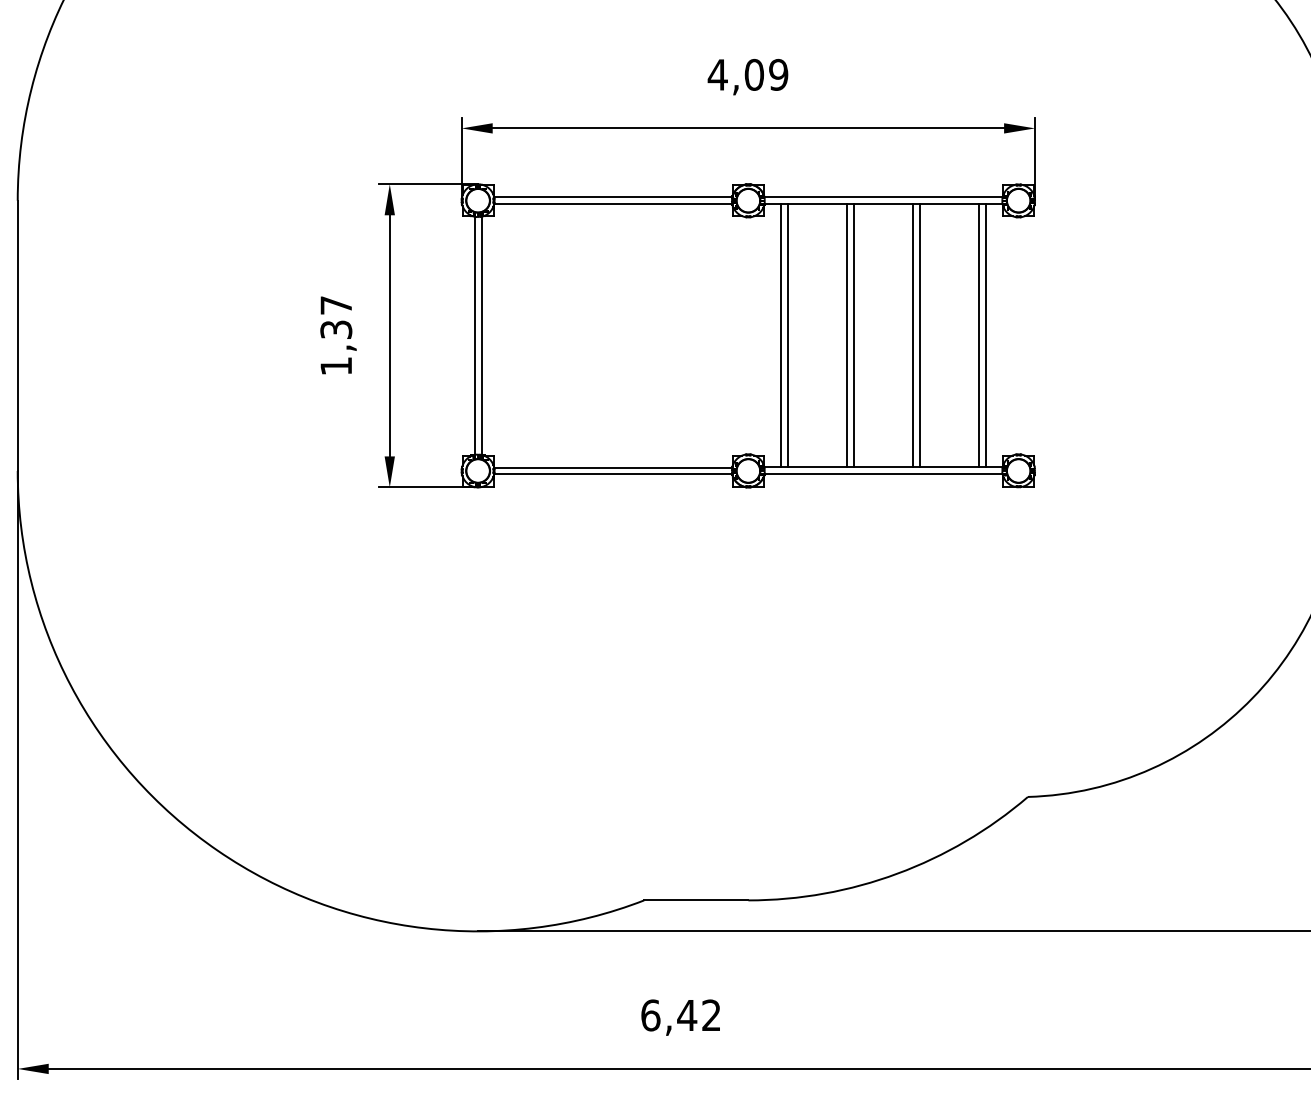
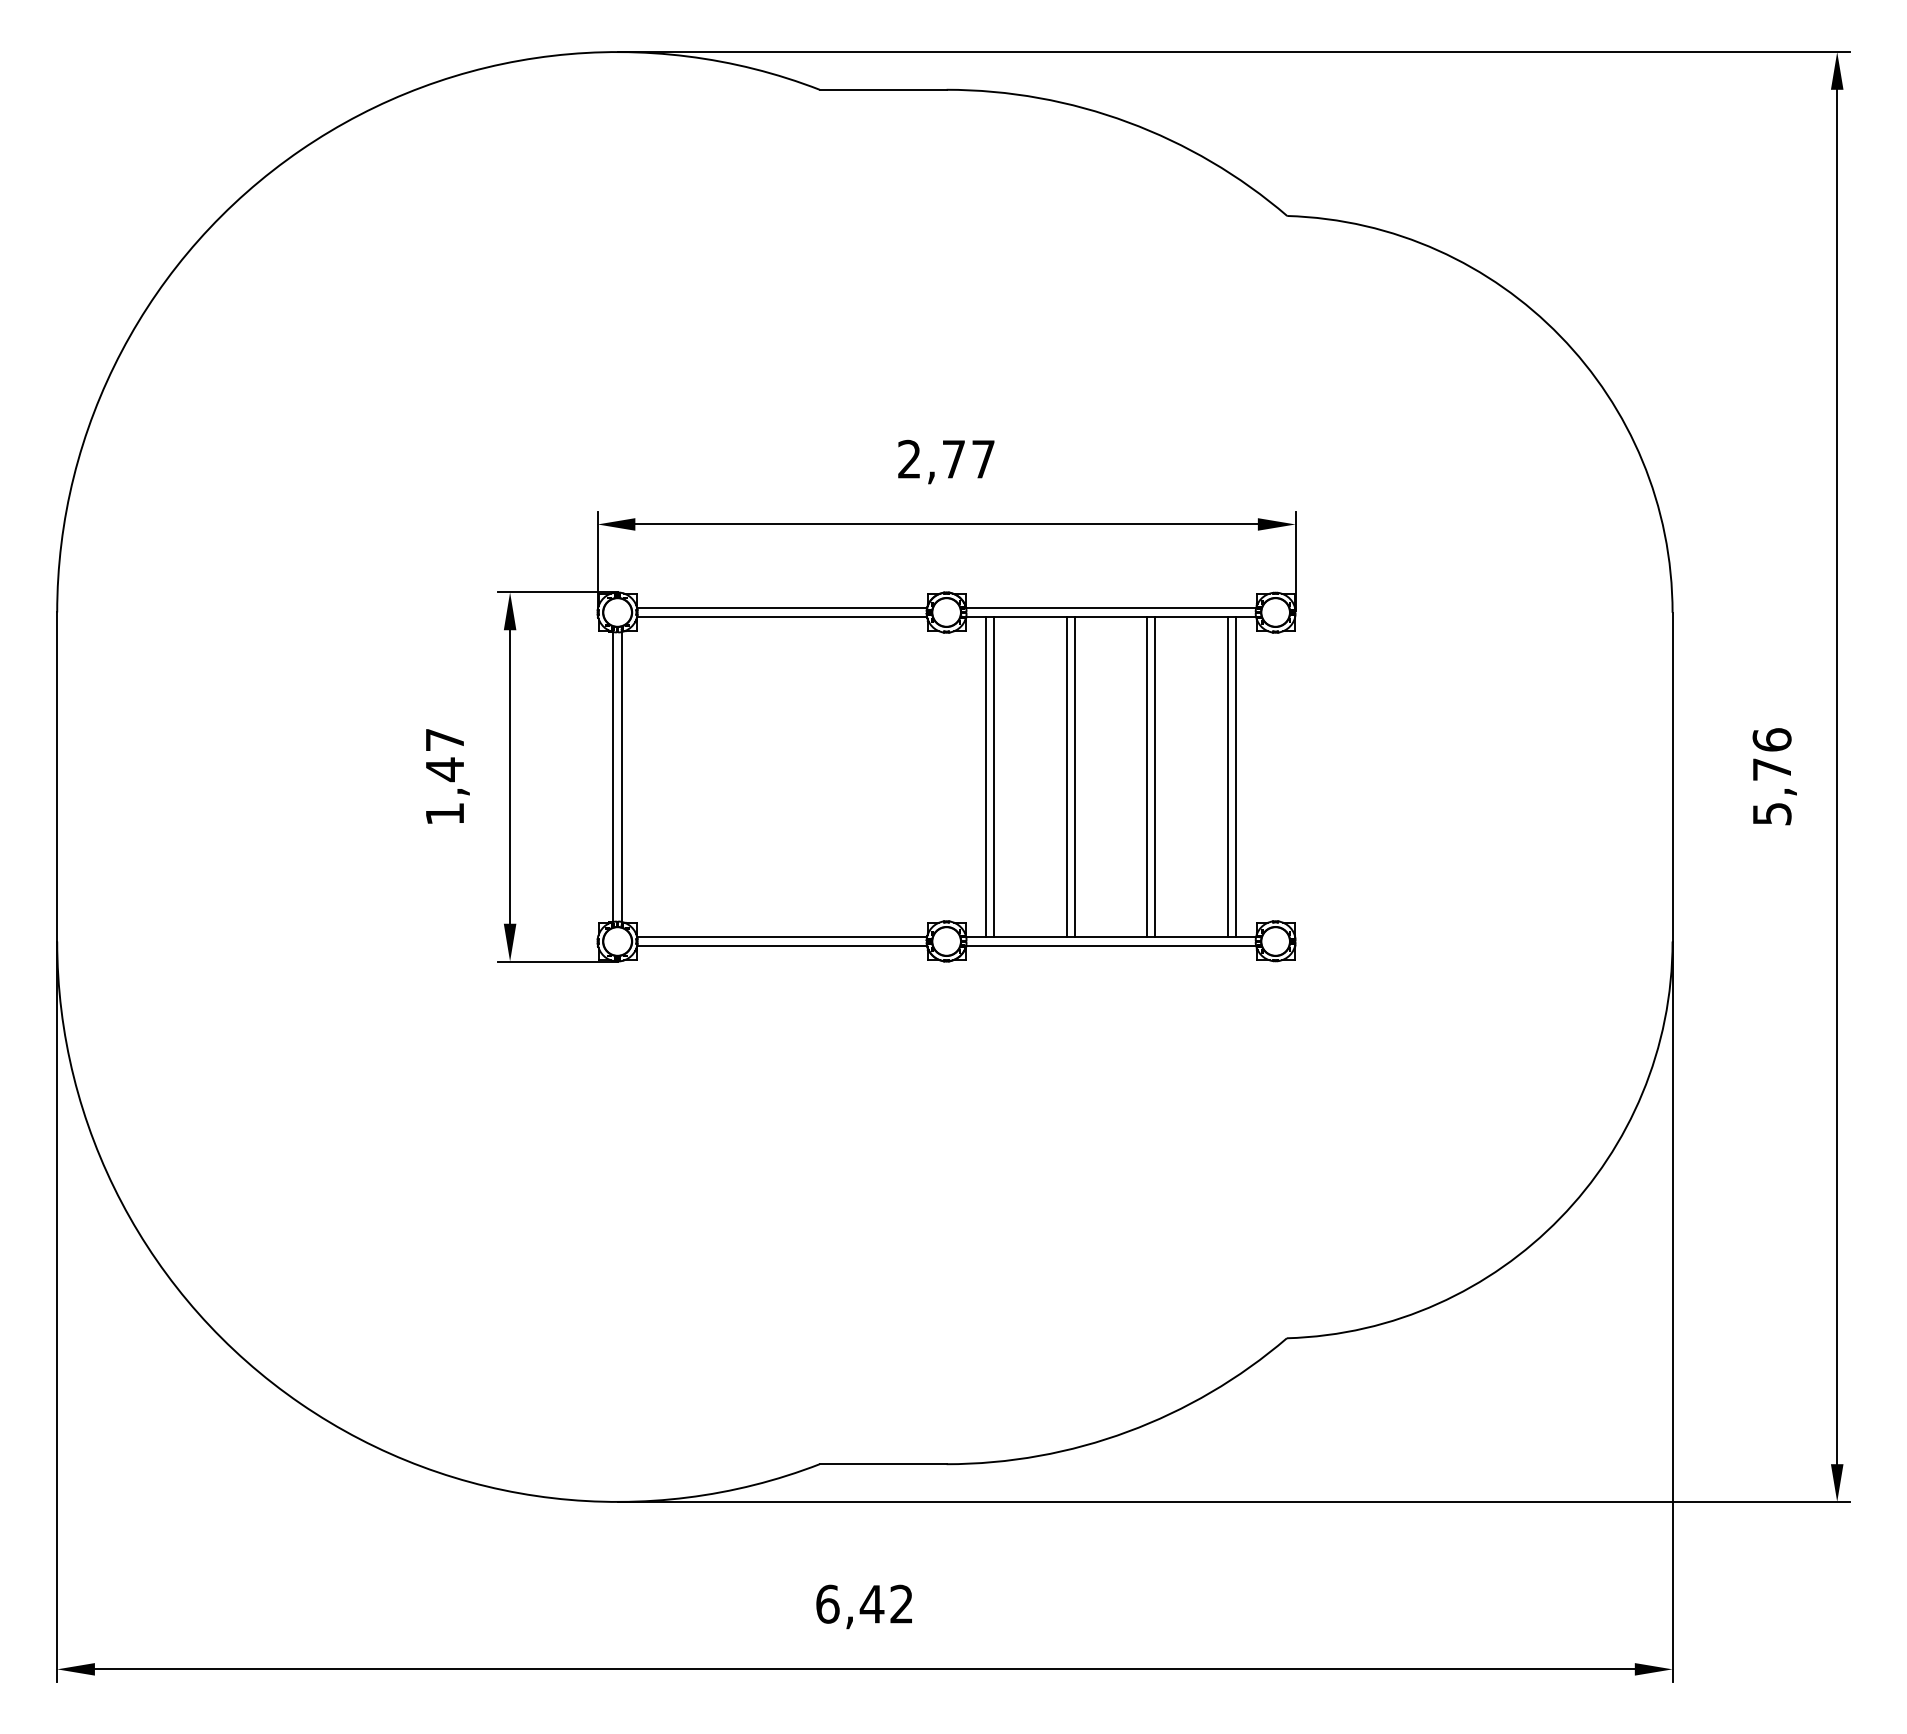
text: (748, 74) -> (946, 458), 4,09 -> 2,77
text: (335, 329) -> (444, 769), 1,37 -> 1,47

